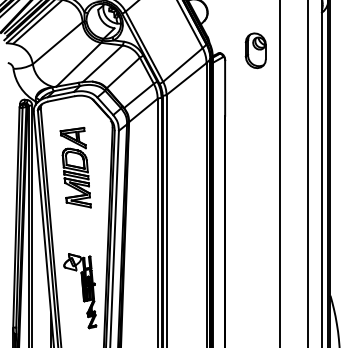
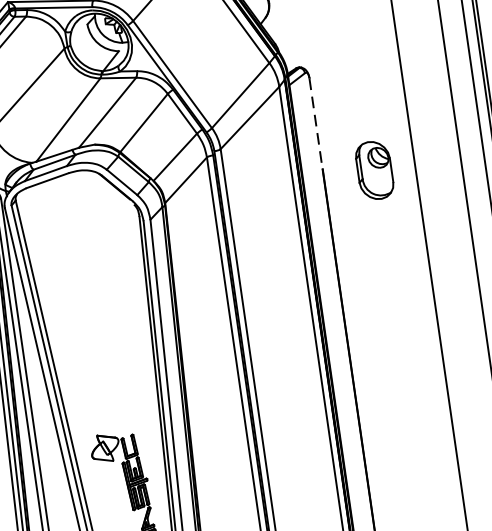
part: (255, 50) -> (373, 170), moved
line: (225, 88) -> (316, 124), solid -> dashed
part: (75, 167) -> (87, 290), removed

